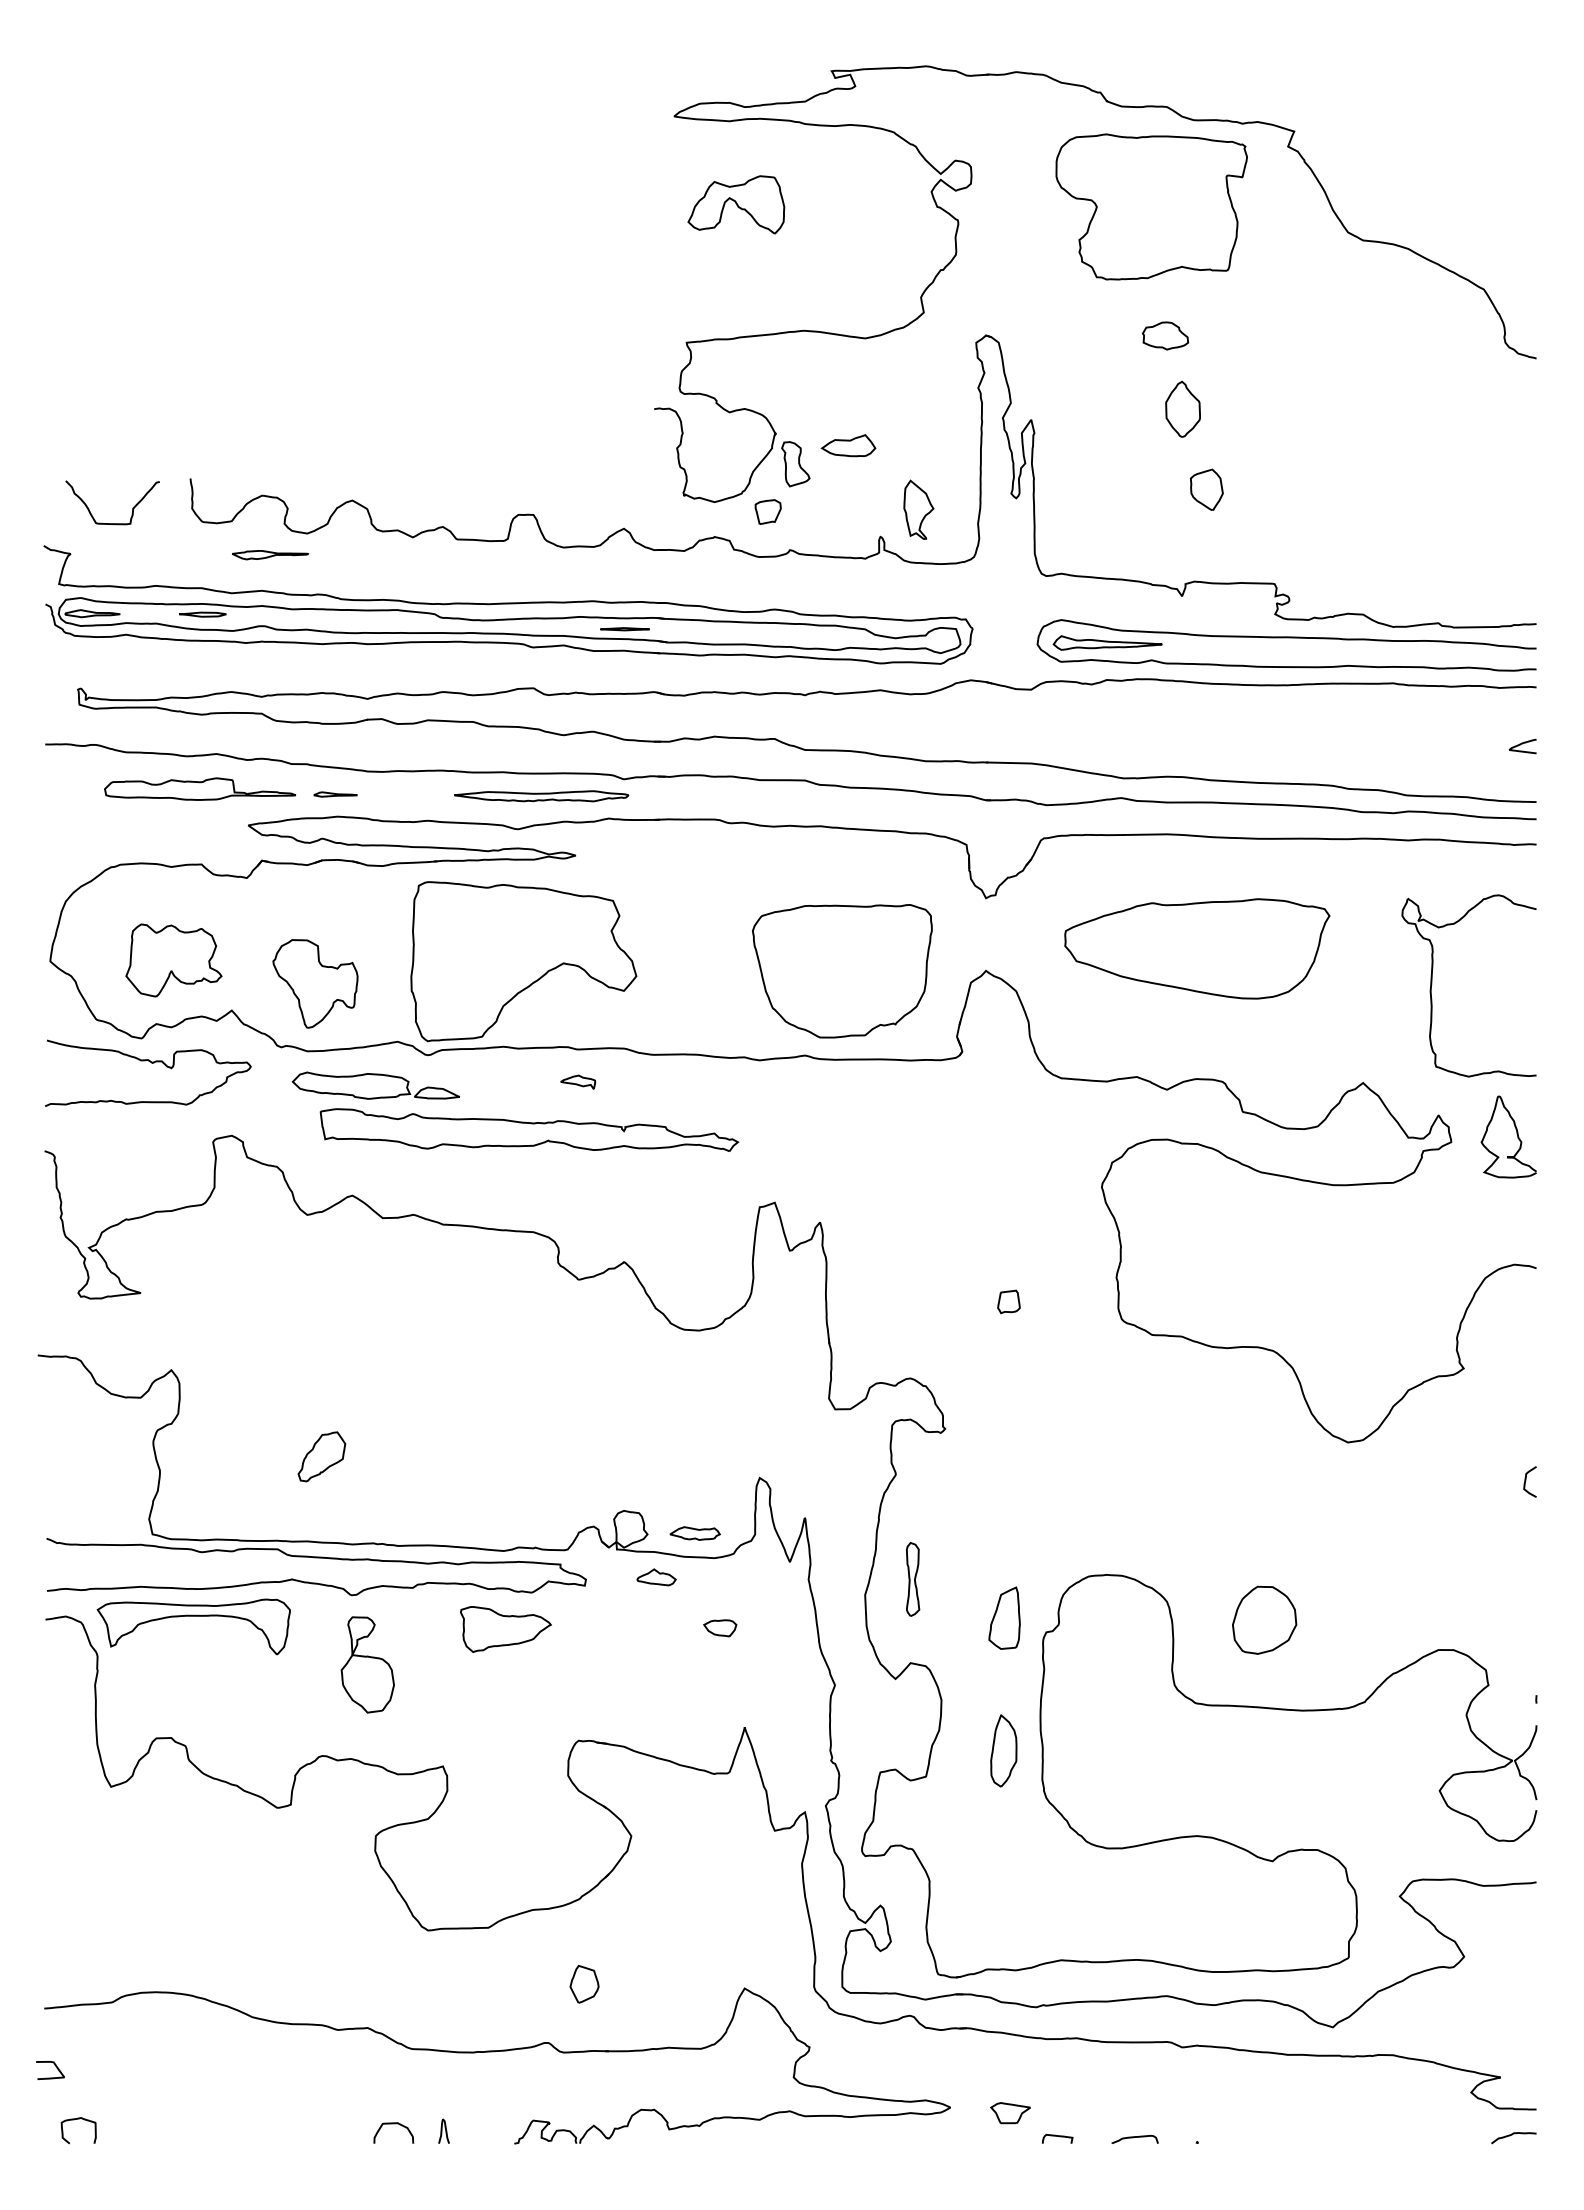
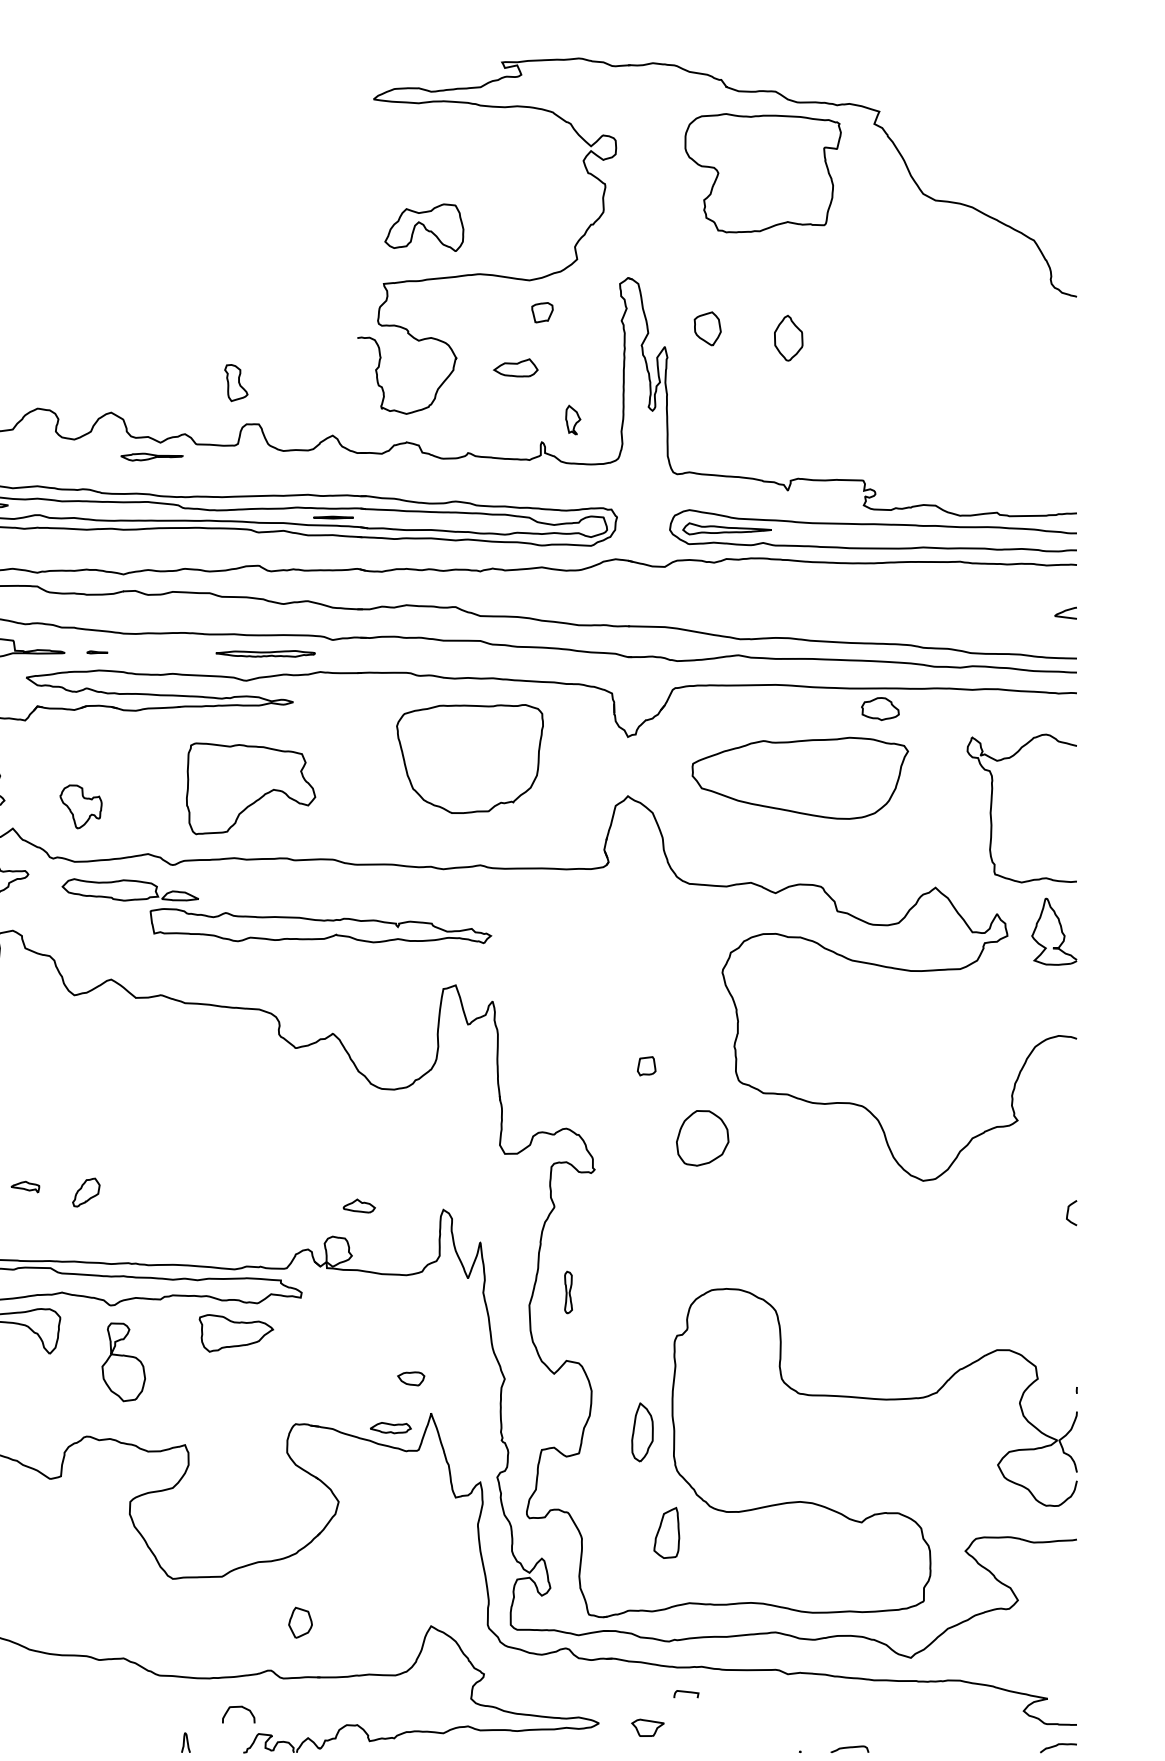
part: (736, 204) -> (424, 227), moved
part: (1165, 335) -> (880, 708), moved
part: (795, 464) -> (236, 383), moved
part: (1206, 489) -> (707, 328), moved
part: (918, 509) -> (572, 419), size x0.6
part: (767, 511) -> (541, 312), moved
part: (270, 555) -> (152, 457), moved
part: (335, 794) -> (97, 652), size x0.6
part: (541, 796) -> (265, 654), size x0.7
part: (523, 961) -> (250, 788), size x0.7
part: (842, 971) -> (470, 759), moved
part: (315, 983) -> (81, 806), size x0.6
part: (578, 1081) -> (25, 1186), moved
part: (529, 1129) -> (320, 925), moved
part: (321, 1456) -> (86, 1192), size x0.7
part: (694, 1533) -> (390, 1428), moved
part: (656, 1577) -> (359, 1206), moved
part: (913, 1579) -> (568, 1292), size x0.7
part: (1004, 1617) -> (666, 1532), moved
part: (1264, 1619) -> (702, 1137), moved
part: (720, 1628) -> (411, 1379), moved
curve: (393, 2124) -> (238, 1707), moved
curve: (1057, 2136) -> (686, 1692), moved
curve: (1133, 2138) -> (848, 1748), moved

